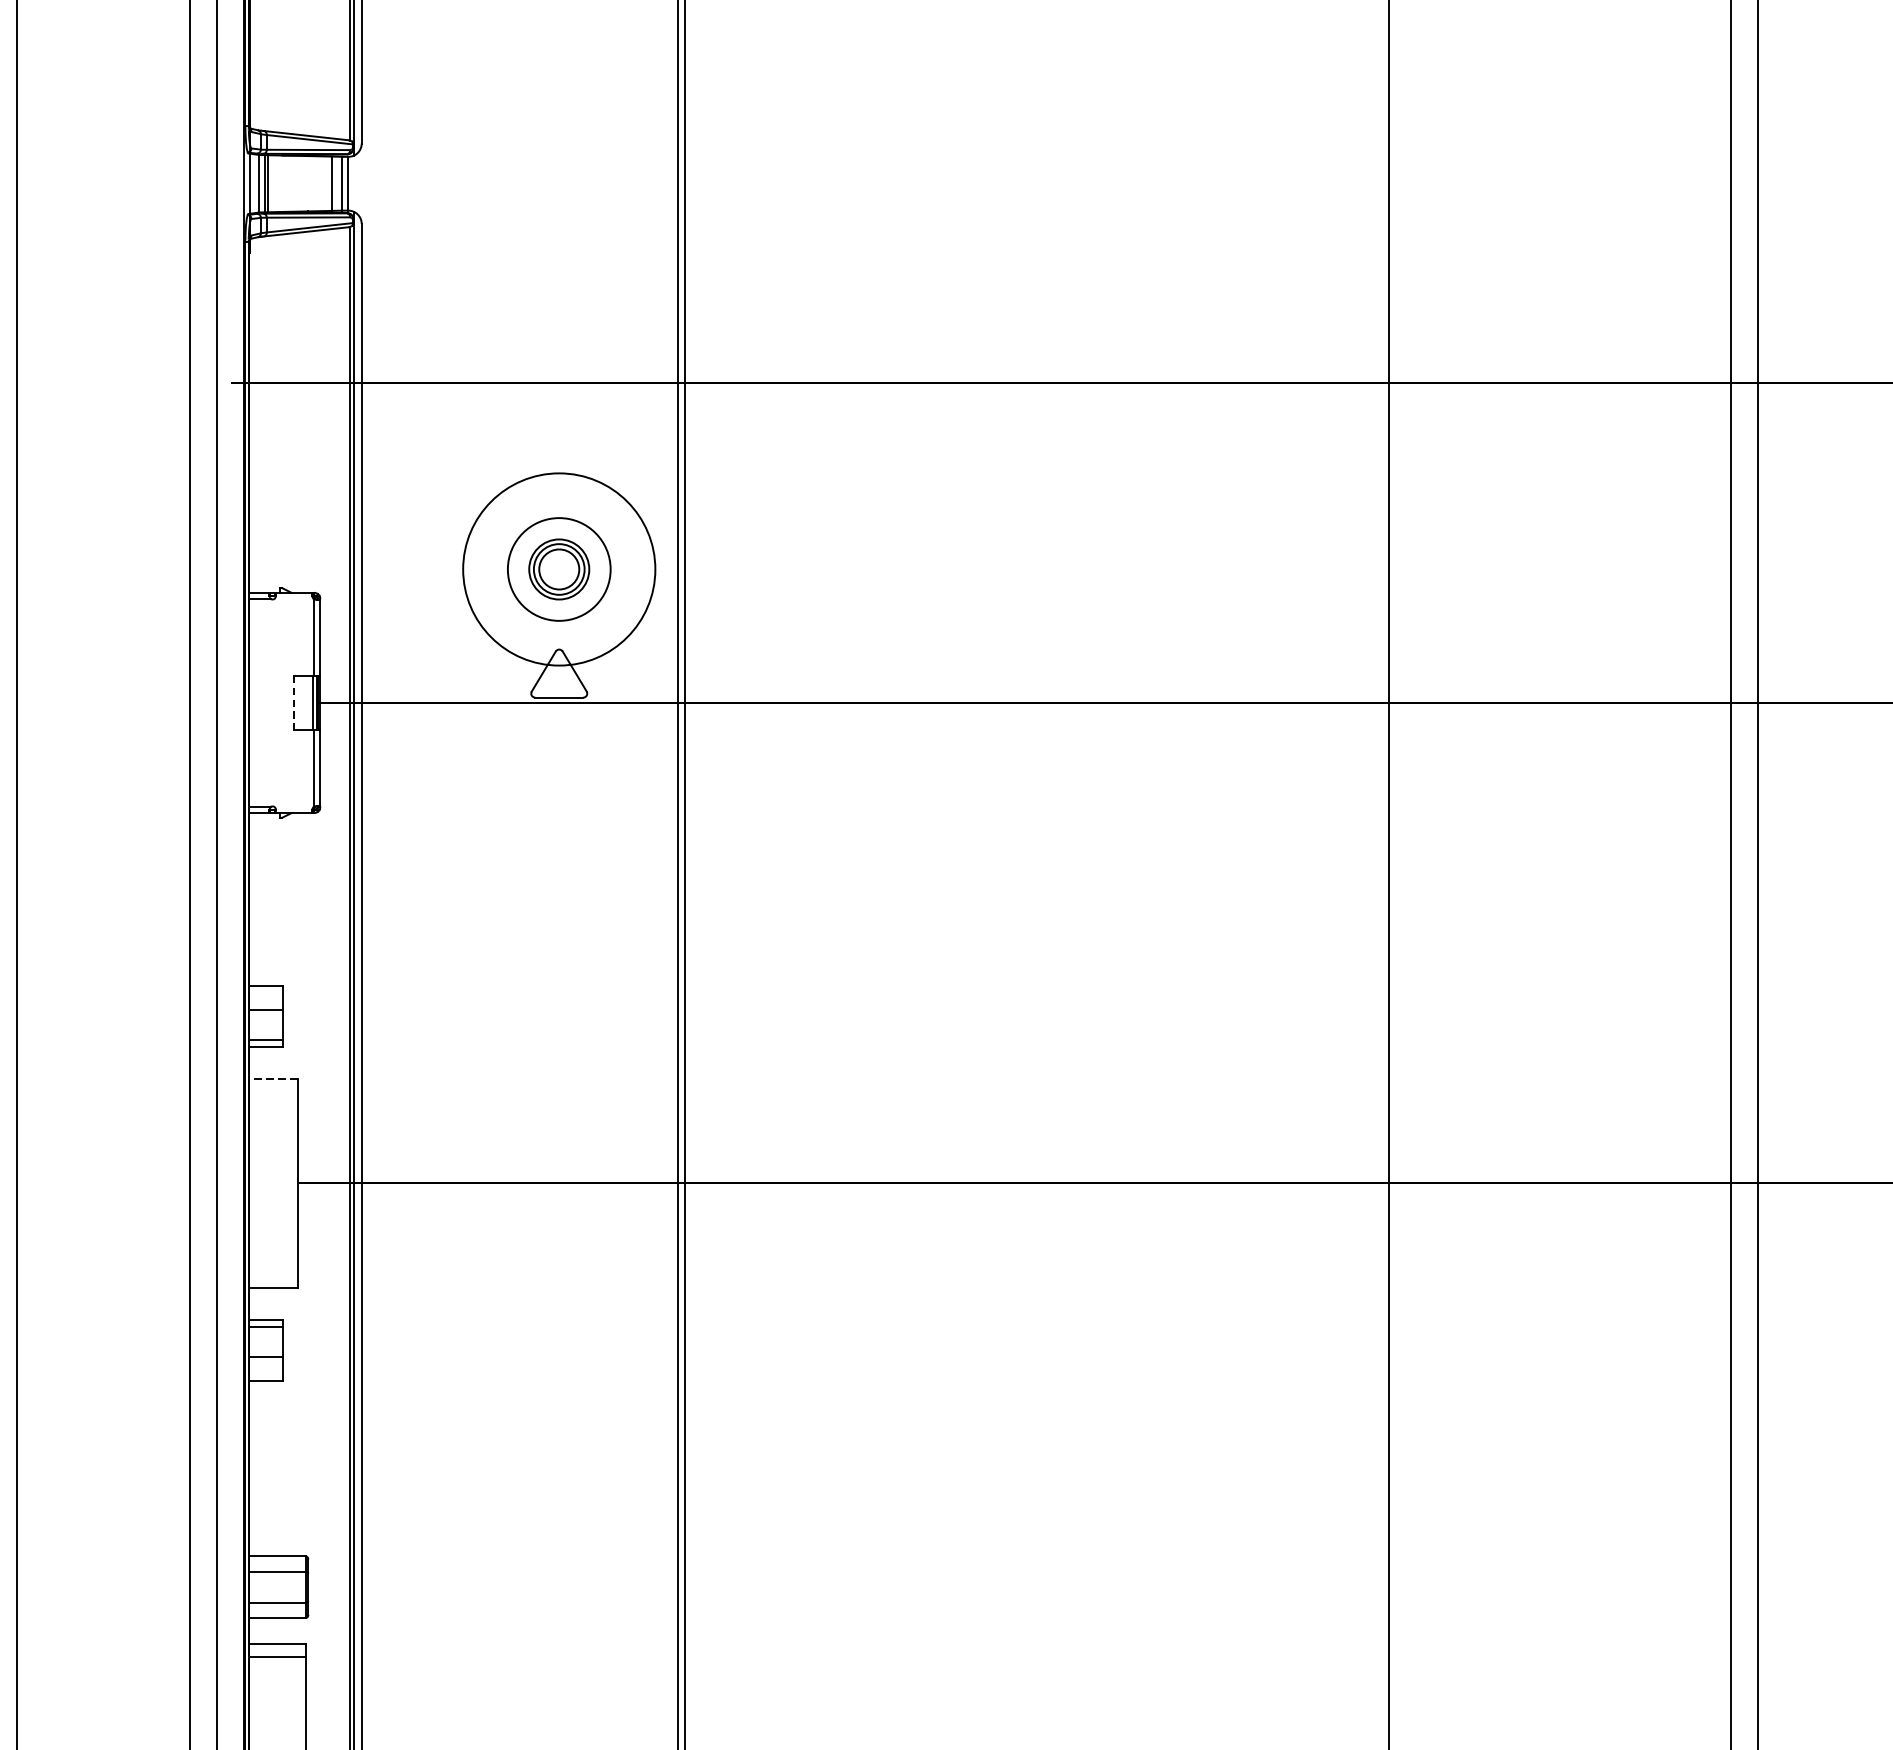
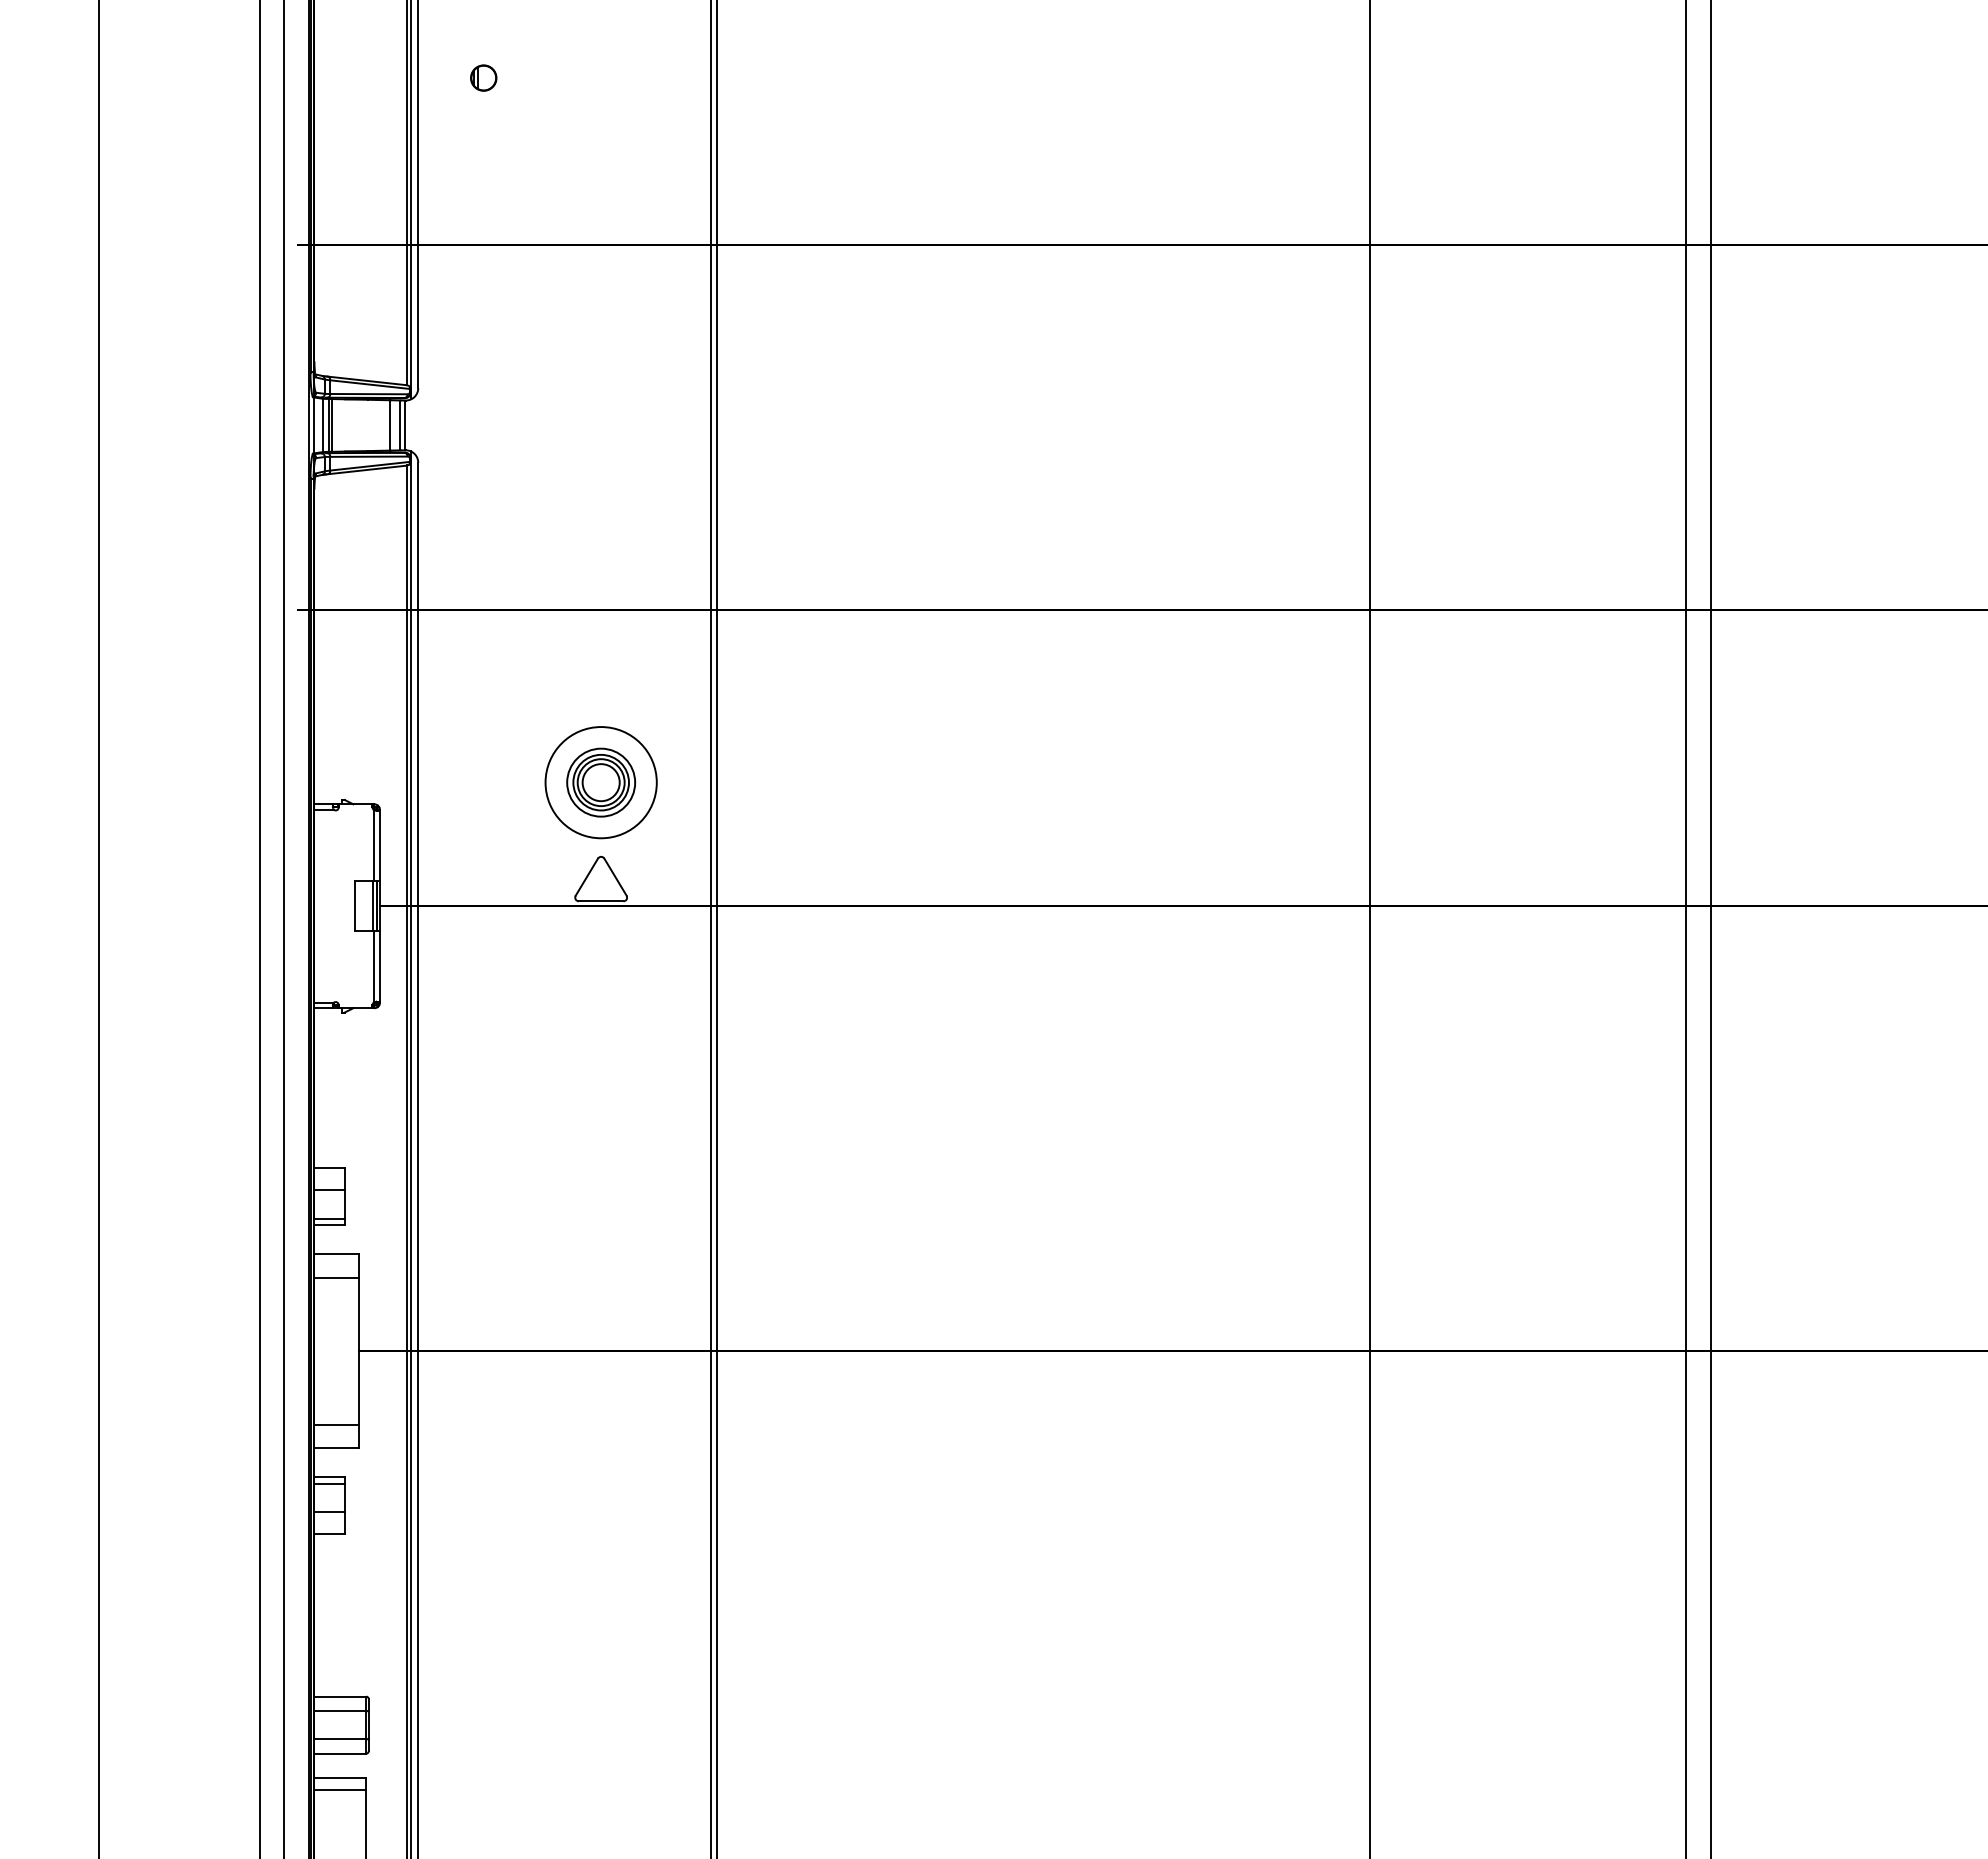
circle: (558, 569) -> (600, 782), size x0.62
circle: (559, 569) -> (601, 782), size x0.71
line: (293, 703) -> (355, 906), dashed -> solid
line: (273, 1078) -> (336, 1254), dashed -> solid
line: (273, 1103) -> (336, 1277), added
line: (273, 1262) -> (336, 1424), added

